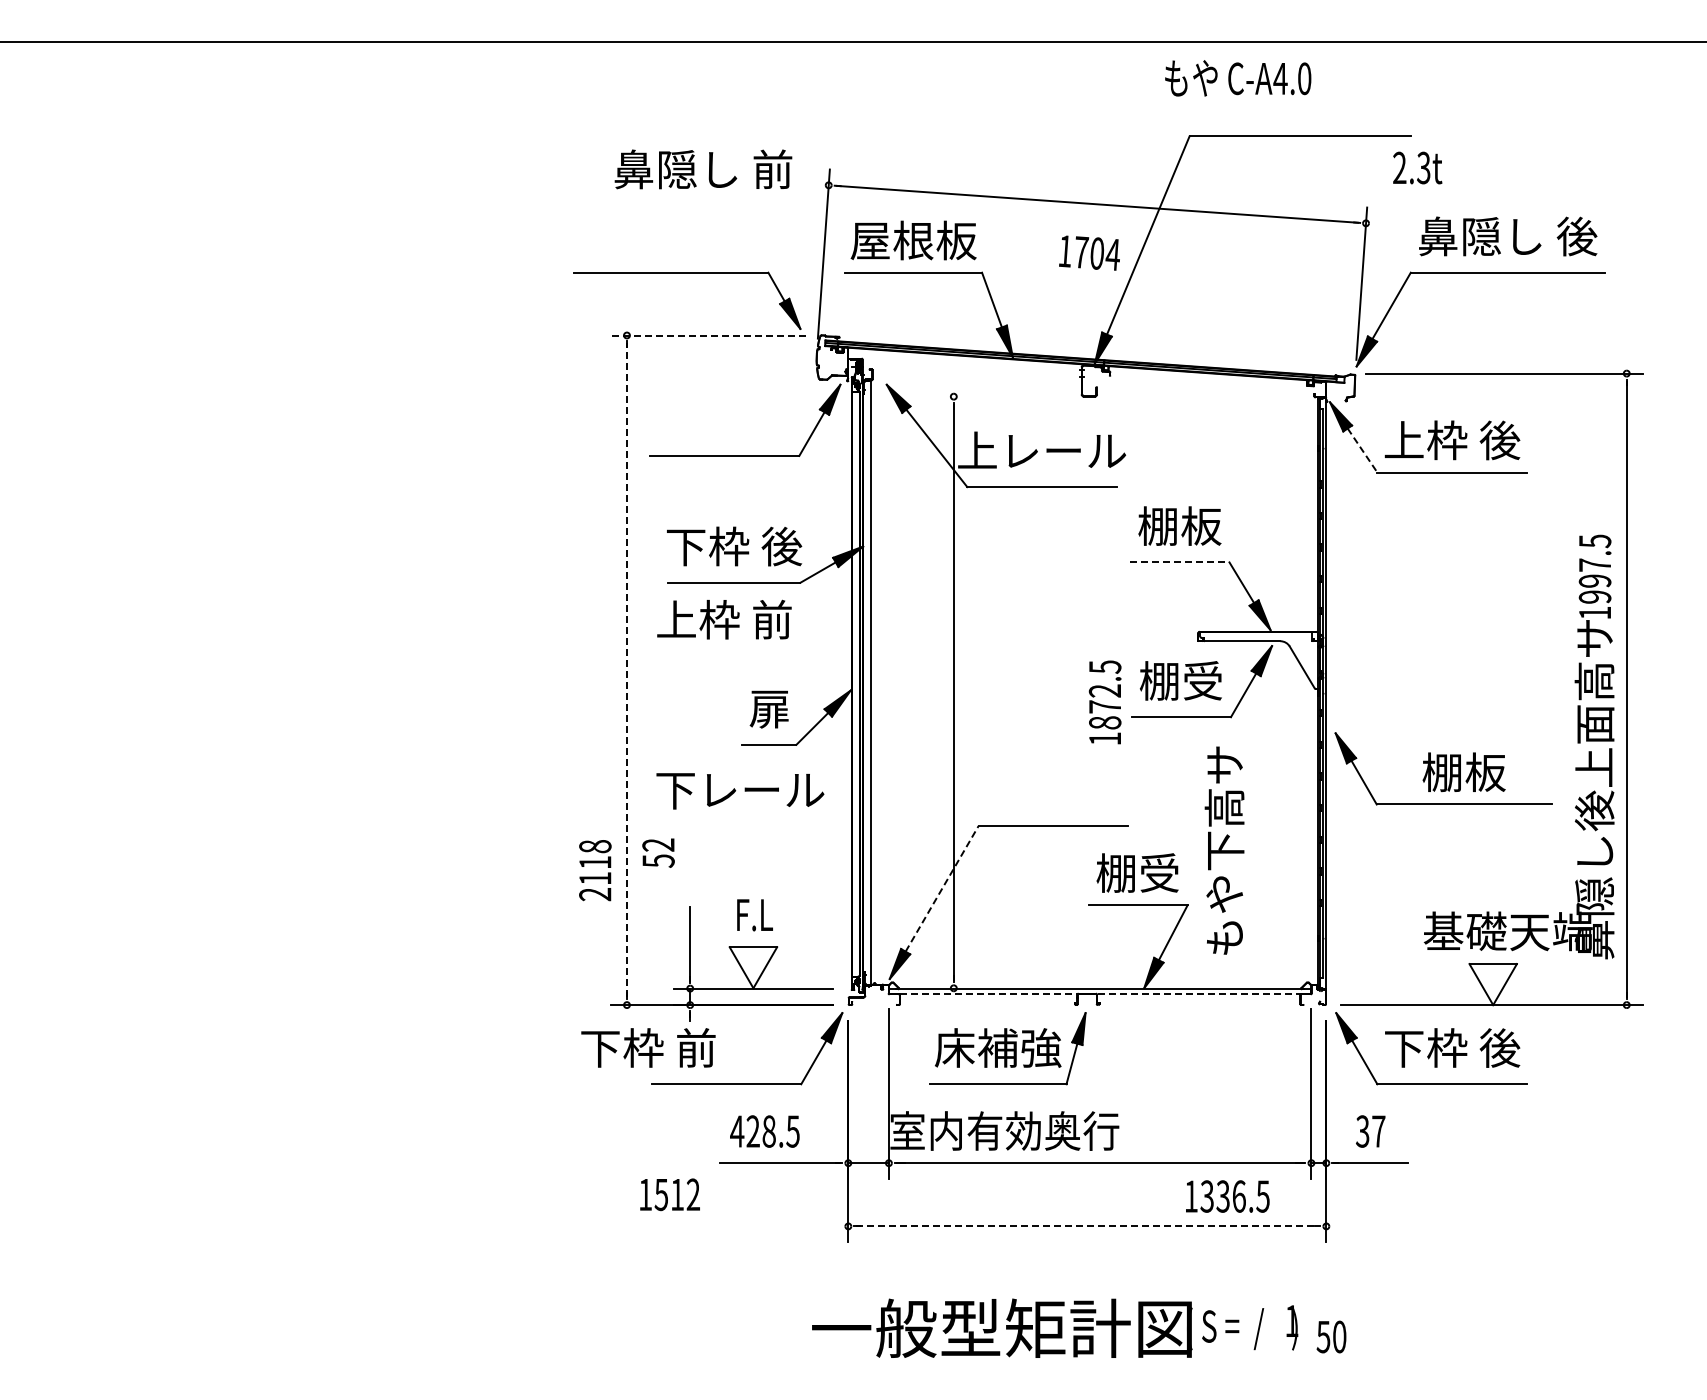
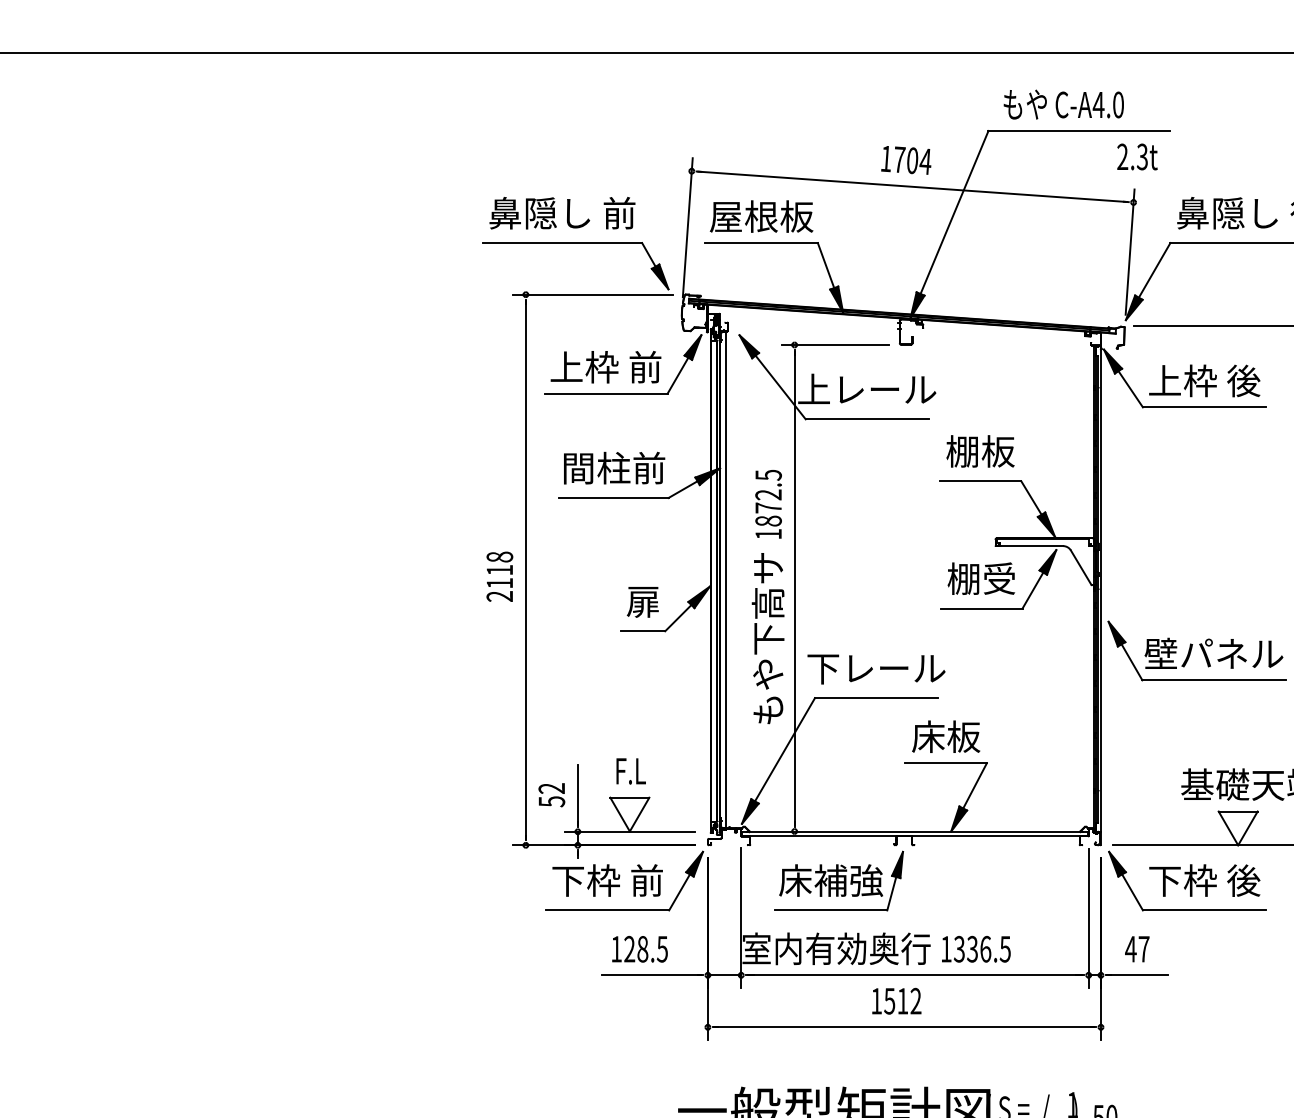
text: (1238, 78) -> (1064, 104), moved
text: (1417, 167) -> (1137, 156), moved
text: (703, 169) -> (562, 213), moved
text: (1089, 252) -> (906, 159), moved
line: (708, 335) -> (592, 294), dashed -> solid
line: (1003, 396) -> (835, 344), added
line: (1362, 450) -> (1130, 389), dashed -> solid
text: (734, 546) -> (614, 468), 下枠 後 -> 間柱前
line: (1179, 562) -> (980, 481), dashed -> solid
text: (724, 619) -> (606, 367), moved
line: (626, 670) -> (525, 570), dashed -> solid
text: (1104, 702) -> (768, 504), moved
text: (1463, 772) -> (1213, 654), 棚板 -> 壁パネル
text: (740, 791) -> (876, 669), moved
text: (1224, 850) -> (768, 638), moved
text: (658, 852) -> (551, 794), moved
text: (595, 870) -> (499, 576), moved
text: (1137, 872) -> (945, 736), 棚受 -> 床板
line: (942, 888) -> (785, 749), dashed -> solid
line: (1100, 993) -> (915, 835), dashed -> solid
text: (648, 1047) -> (607, 880), moved
text: (737, 1131) -> (616, 949), 428.5 -> 128.5
text: (1362, 1131) -> (1130, 949), 37 -> 47
text: (669, 1194) -> (896, 1001), moved
text: (1227, 1196) -> (976, 949), moved
line: (1087, 1226) -> (904, 1027), dashed -> solid

